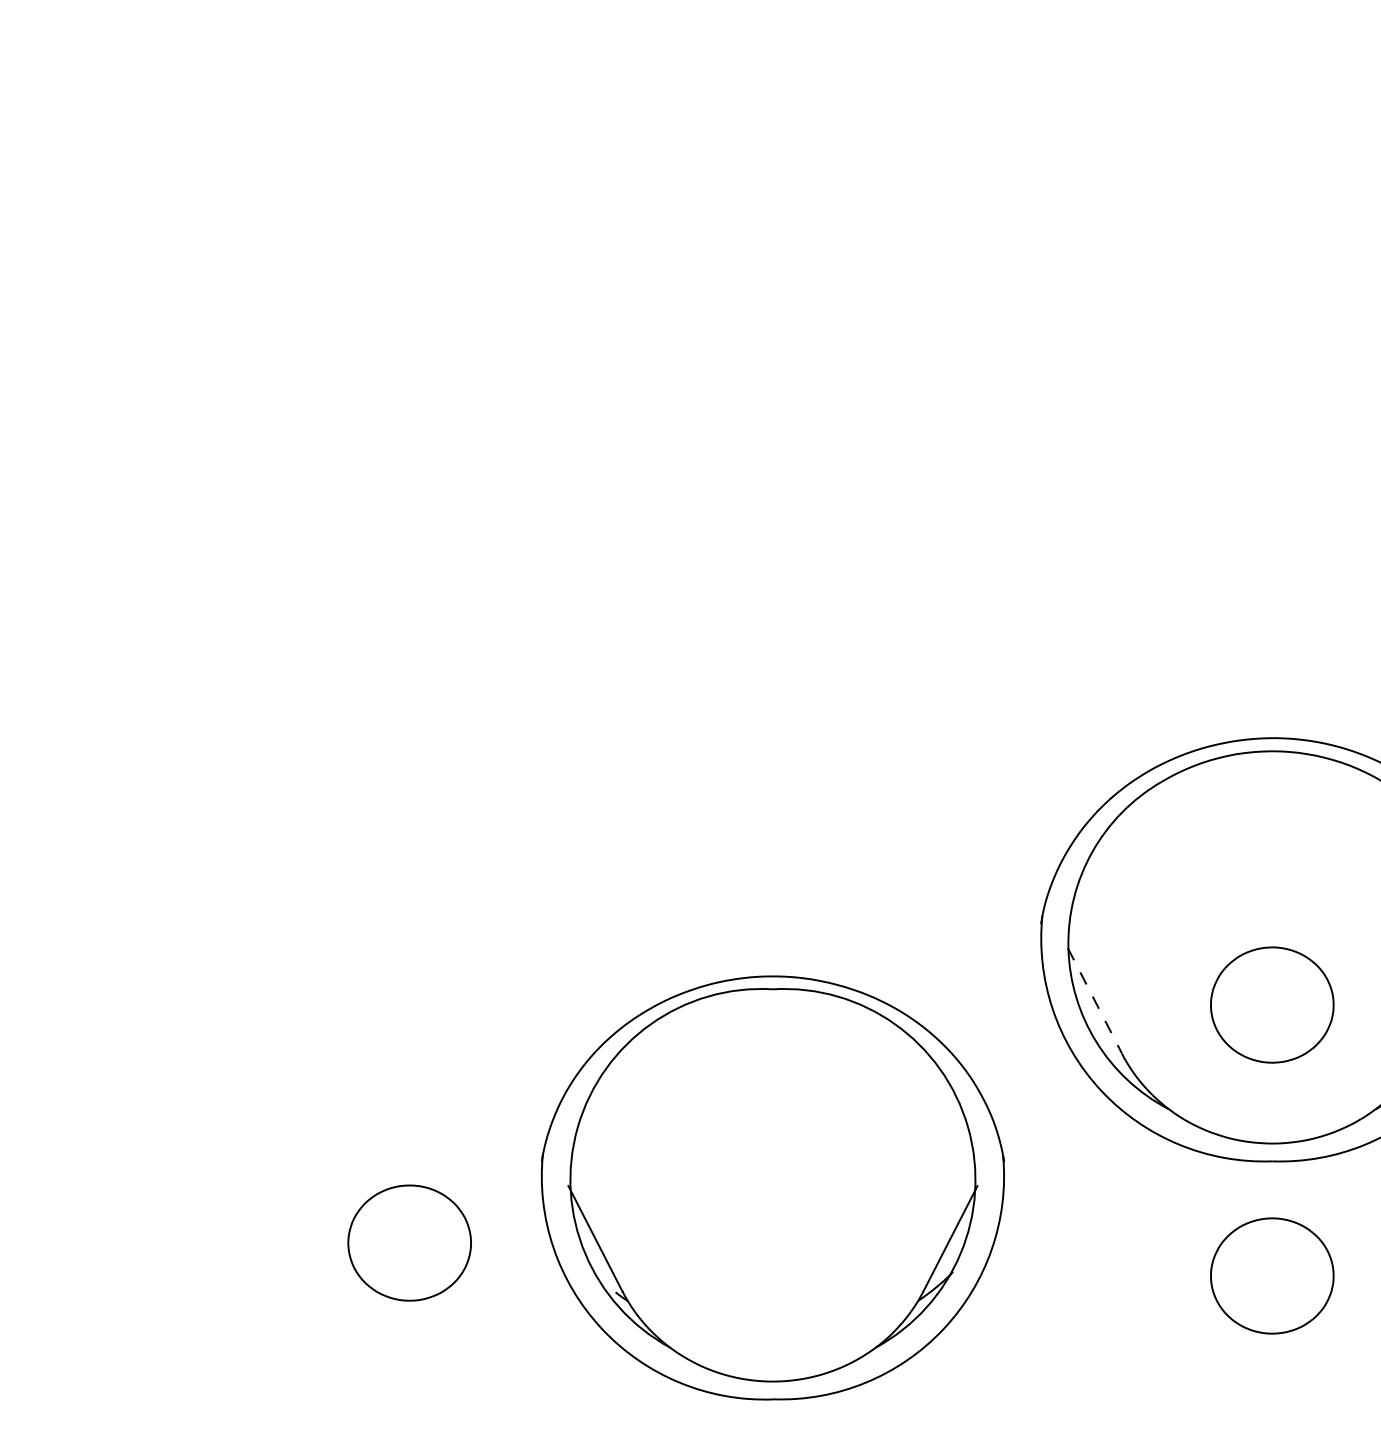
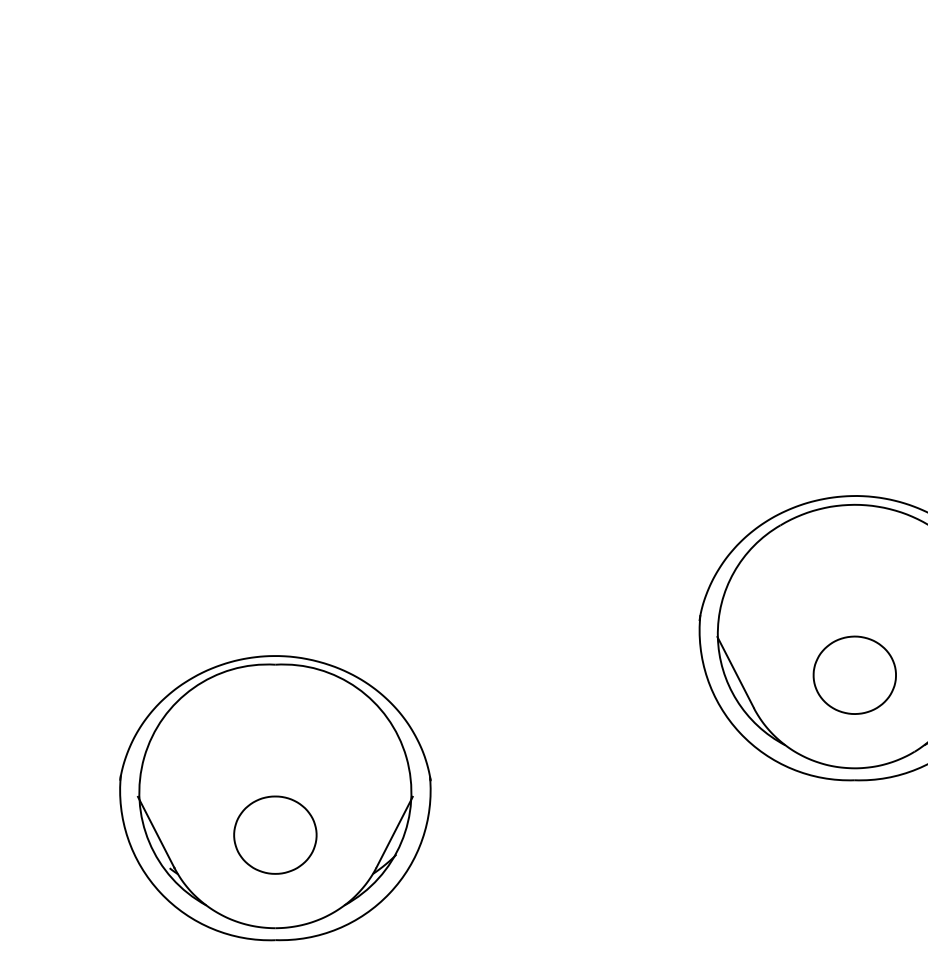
line: (1094, 1000) -> (735, 672), dashed -> solid
part: (773, 1188) -> (275, 798), moved
part: (1271, 1274) -> (854, 856), removed

